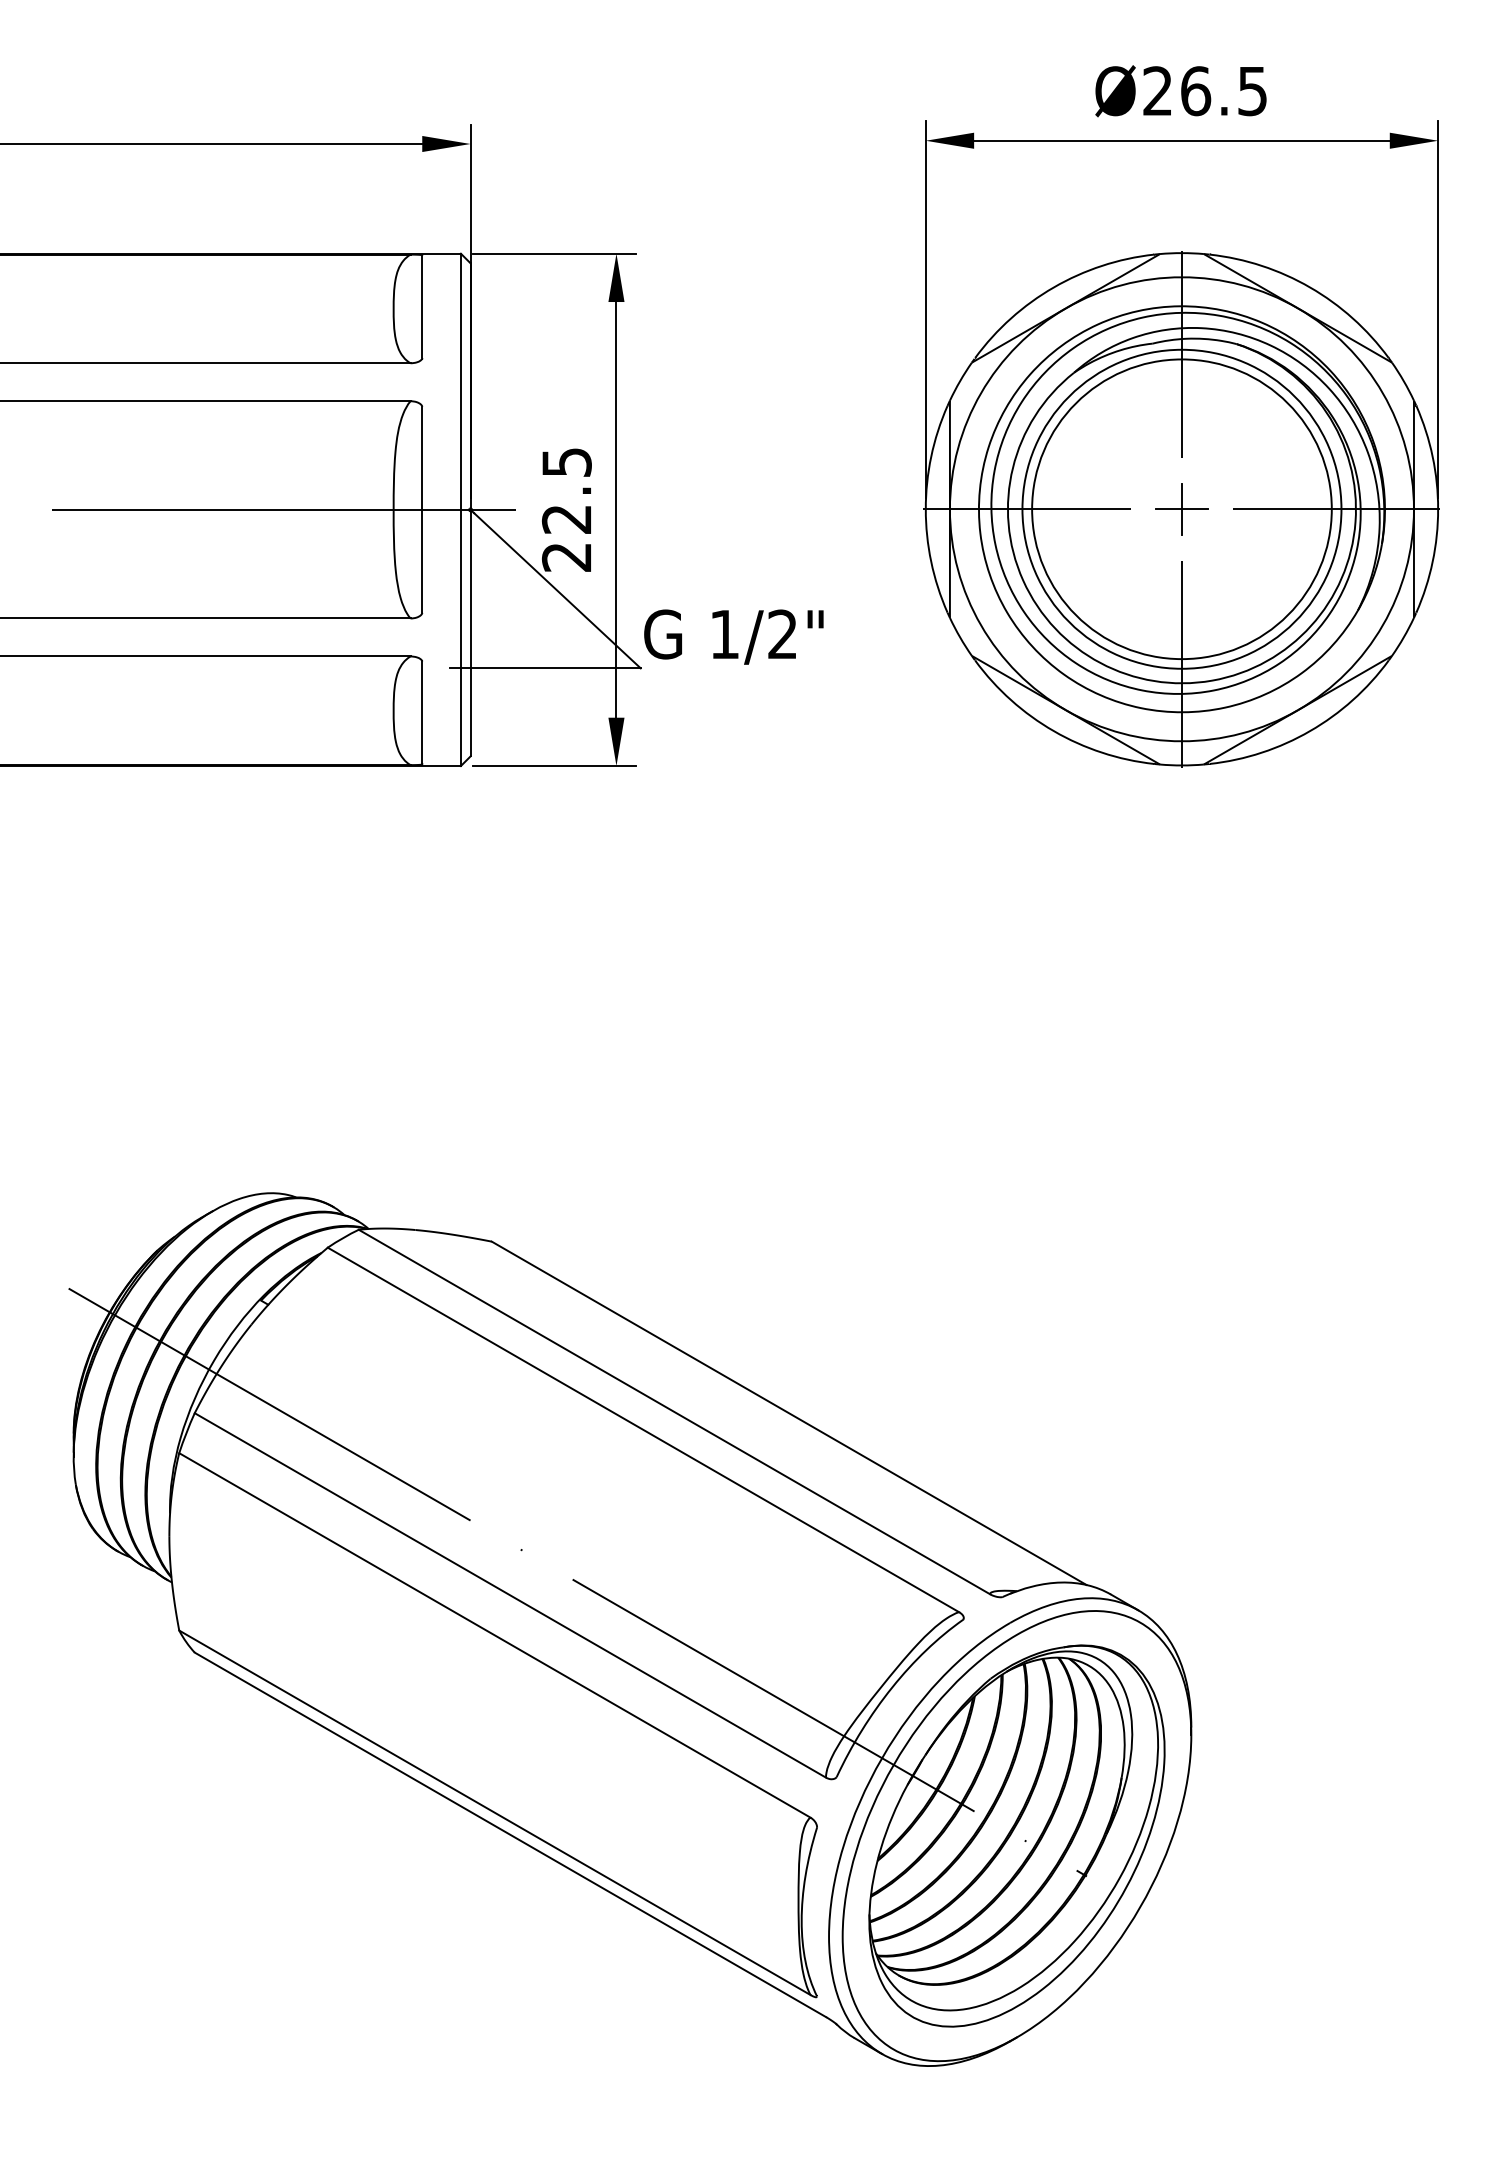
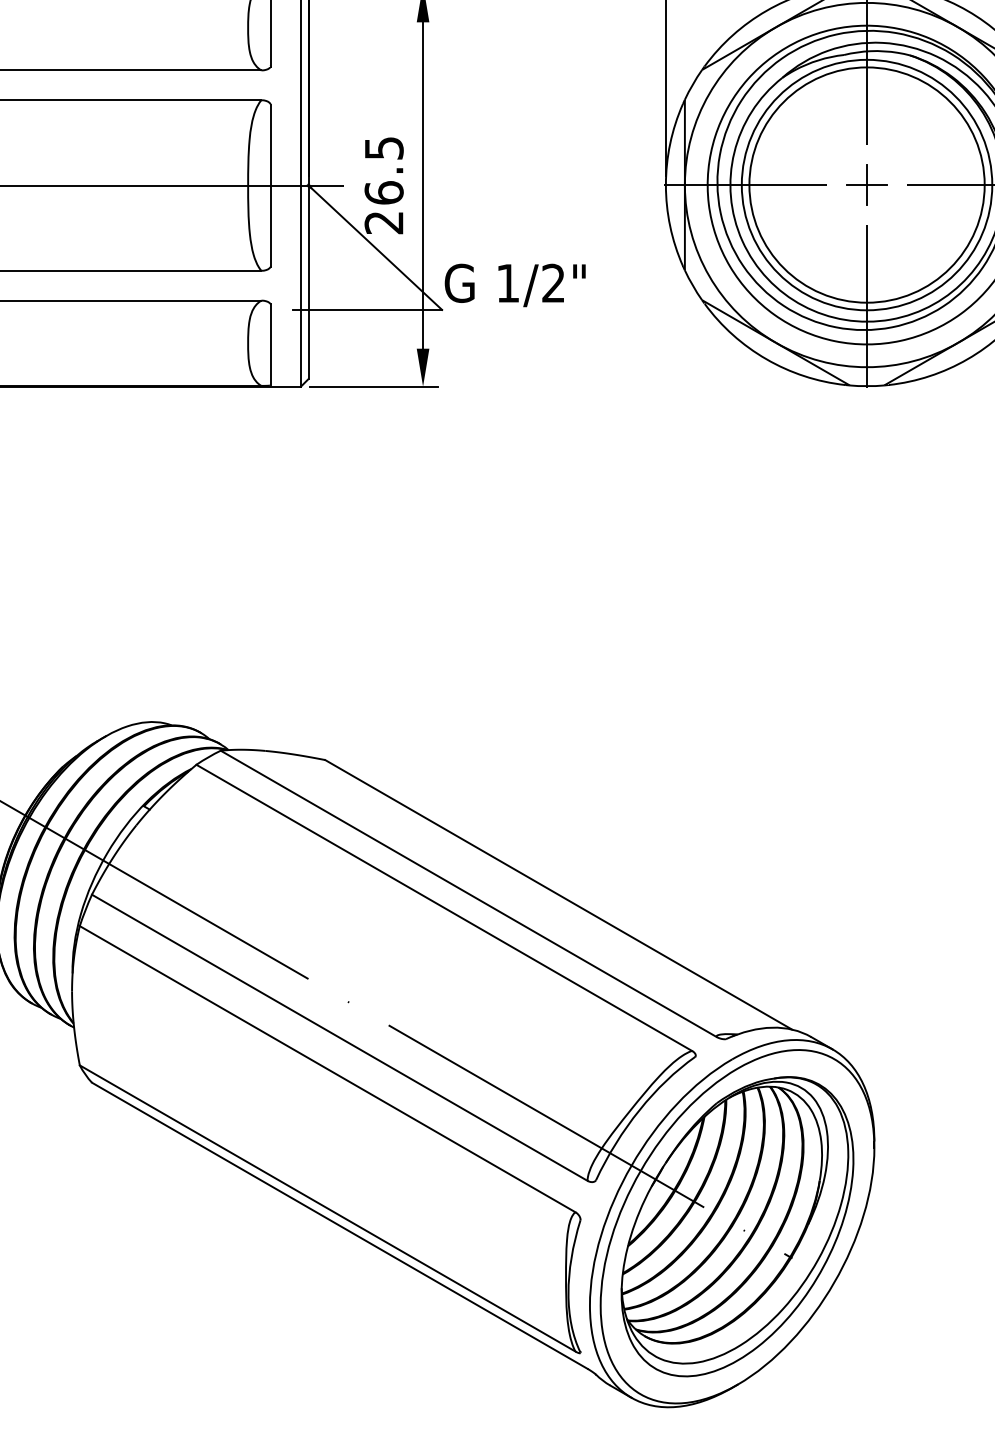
text: (566, 519) -> (383, 193), 22.5 -> 26.5

